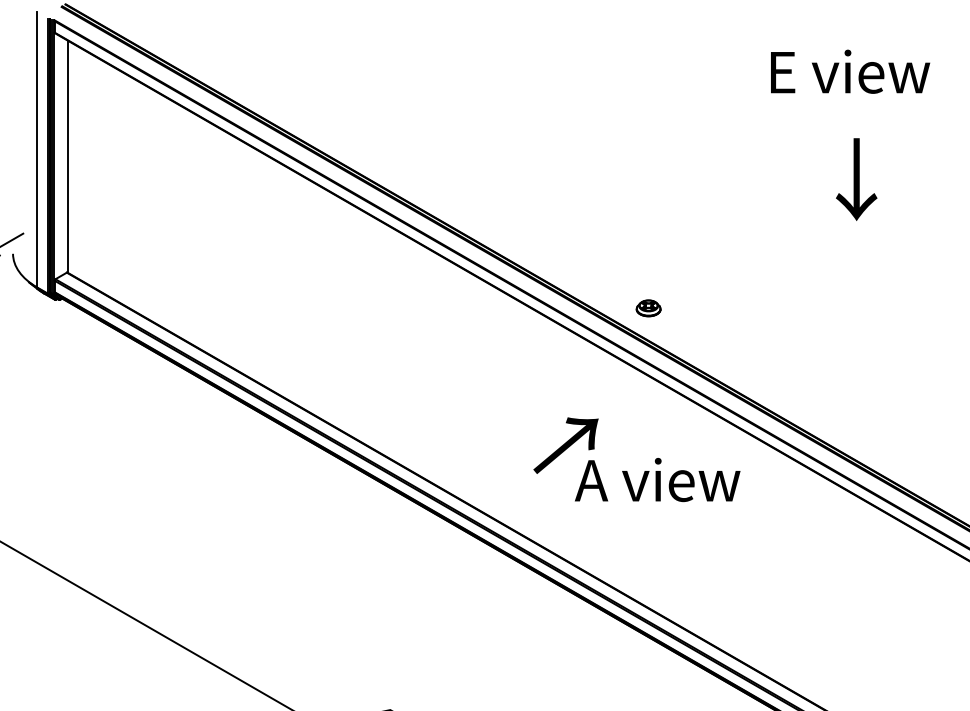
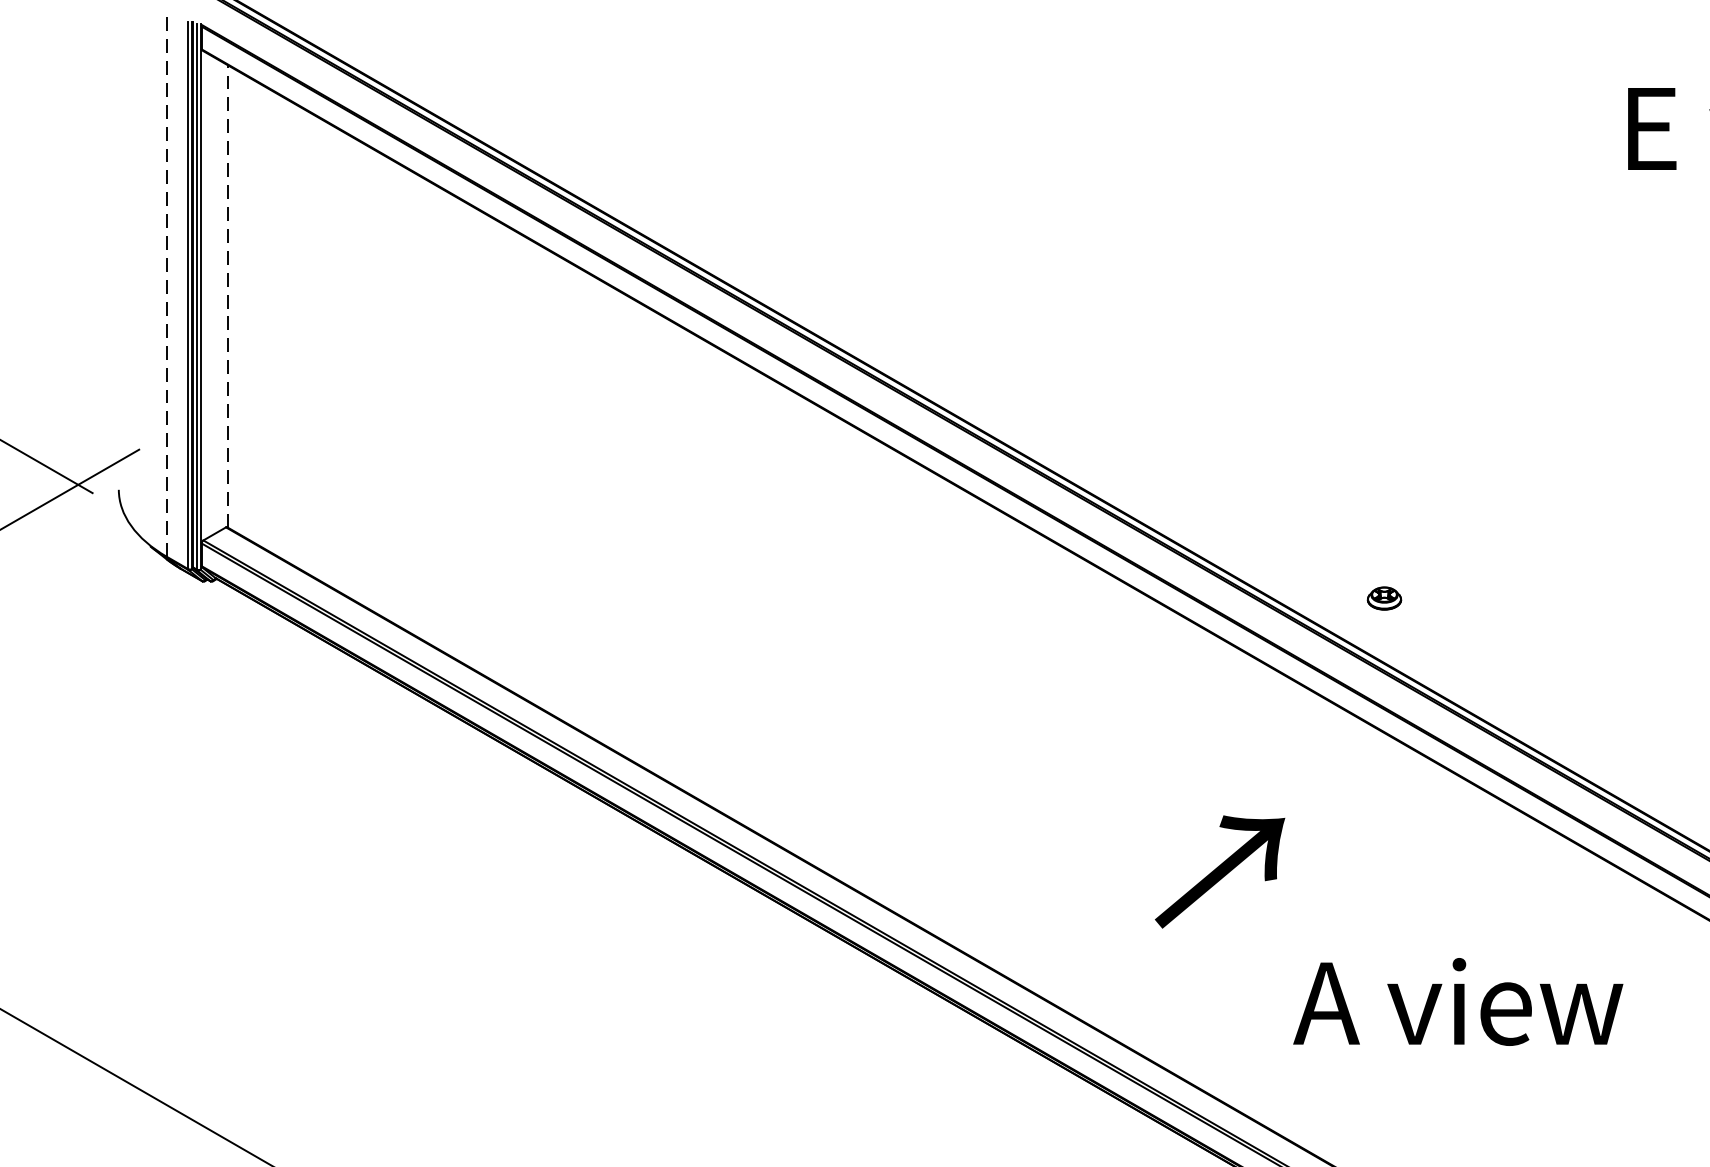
line: (37, 149) -> (167, 282), solid -> dashed
line: (67, 156) -> (227, 296), solid -> dashed
part: (648, 308) -> (1384, 598), size x0.7
text: (657, 480) -> (1457, 1002), moved

